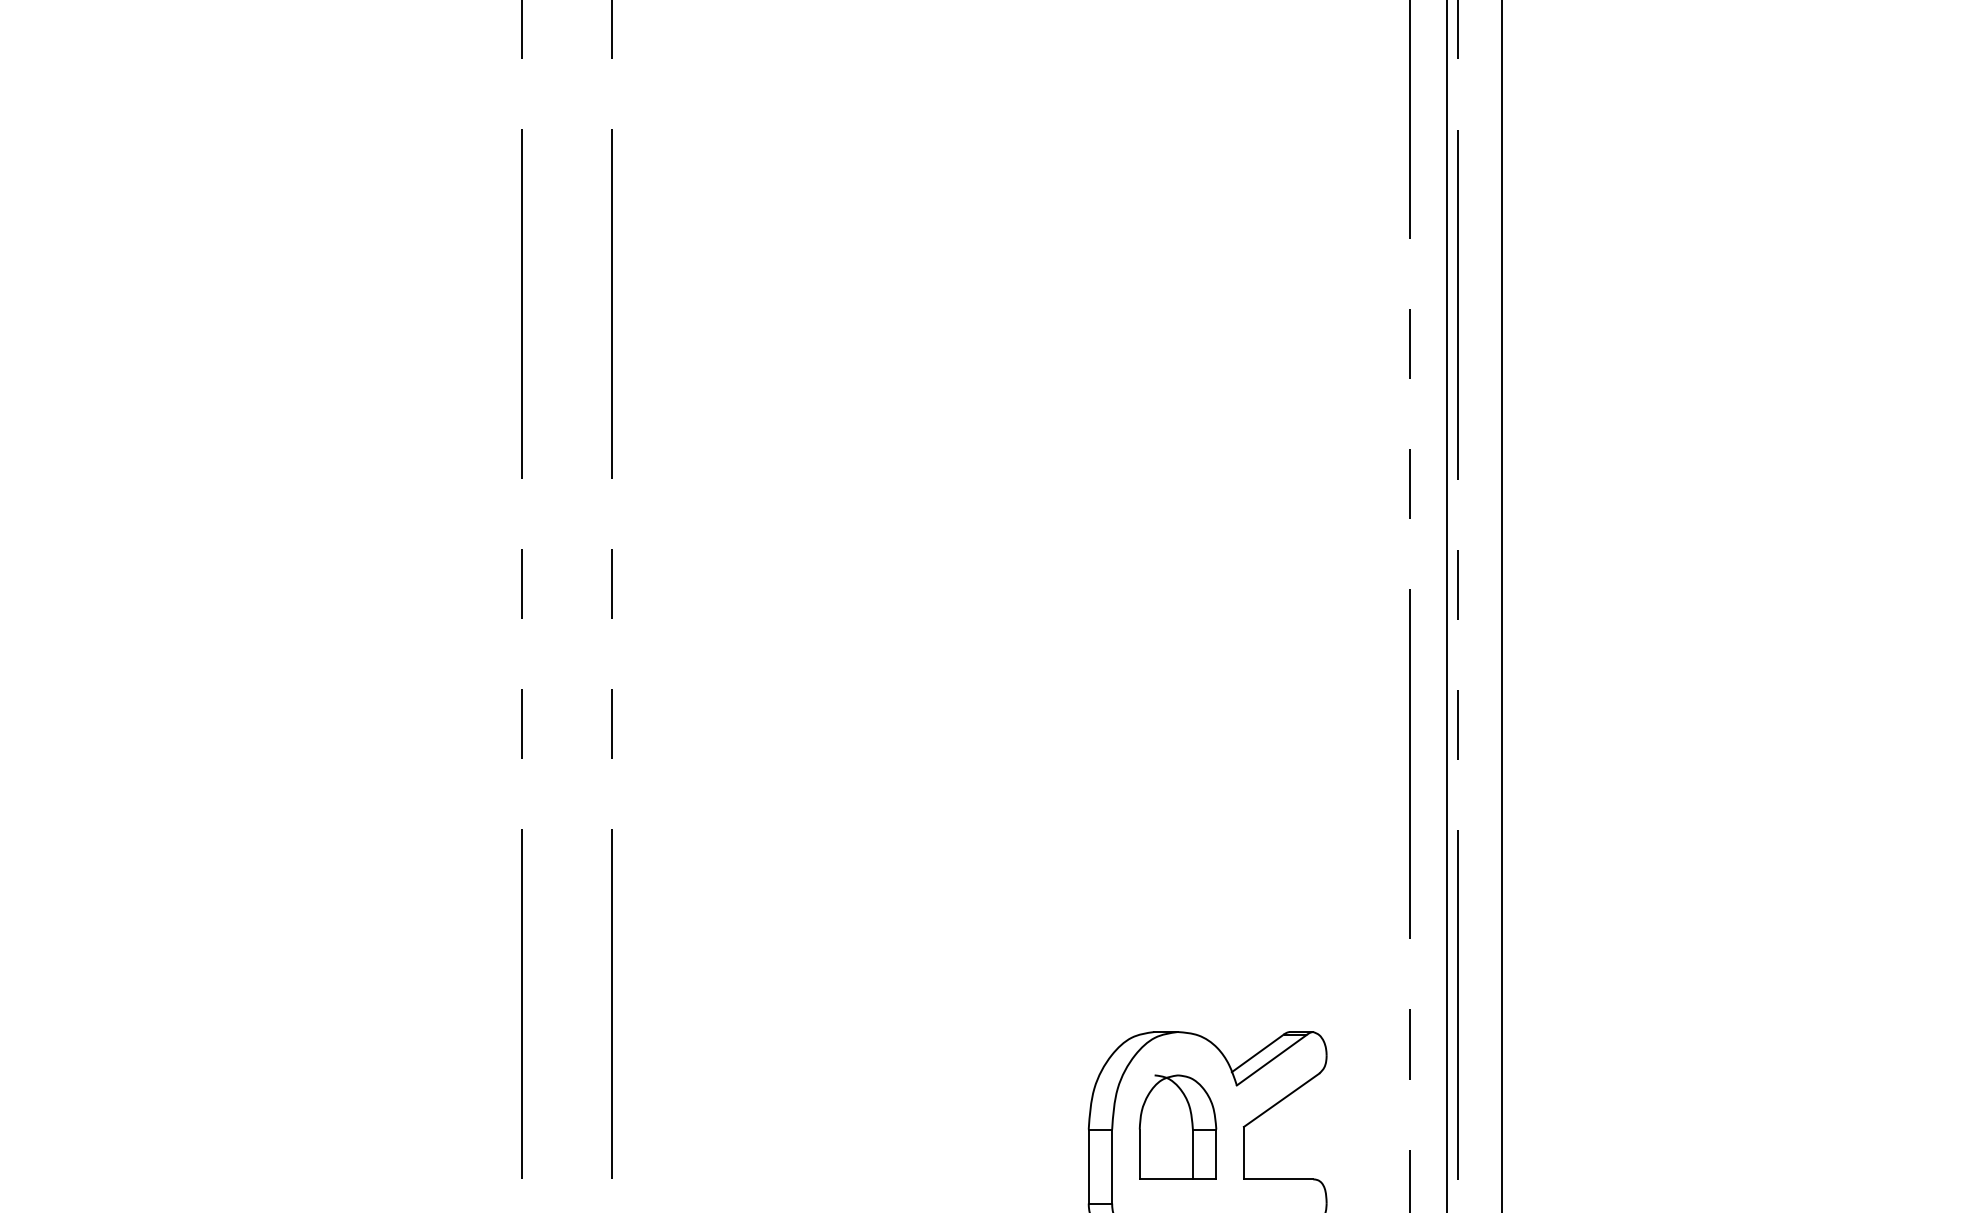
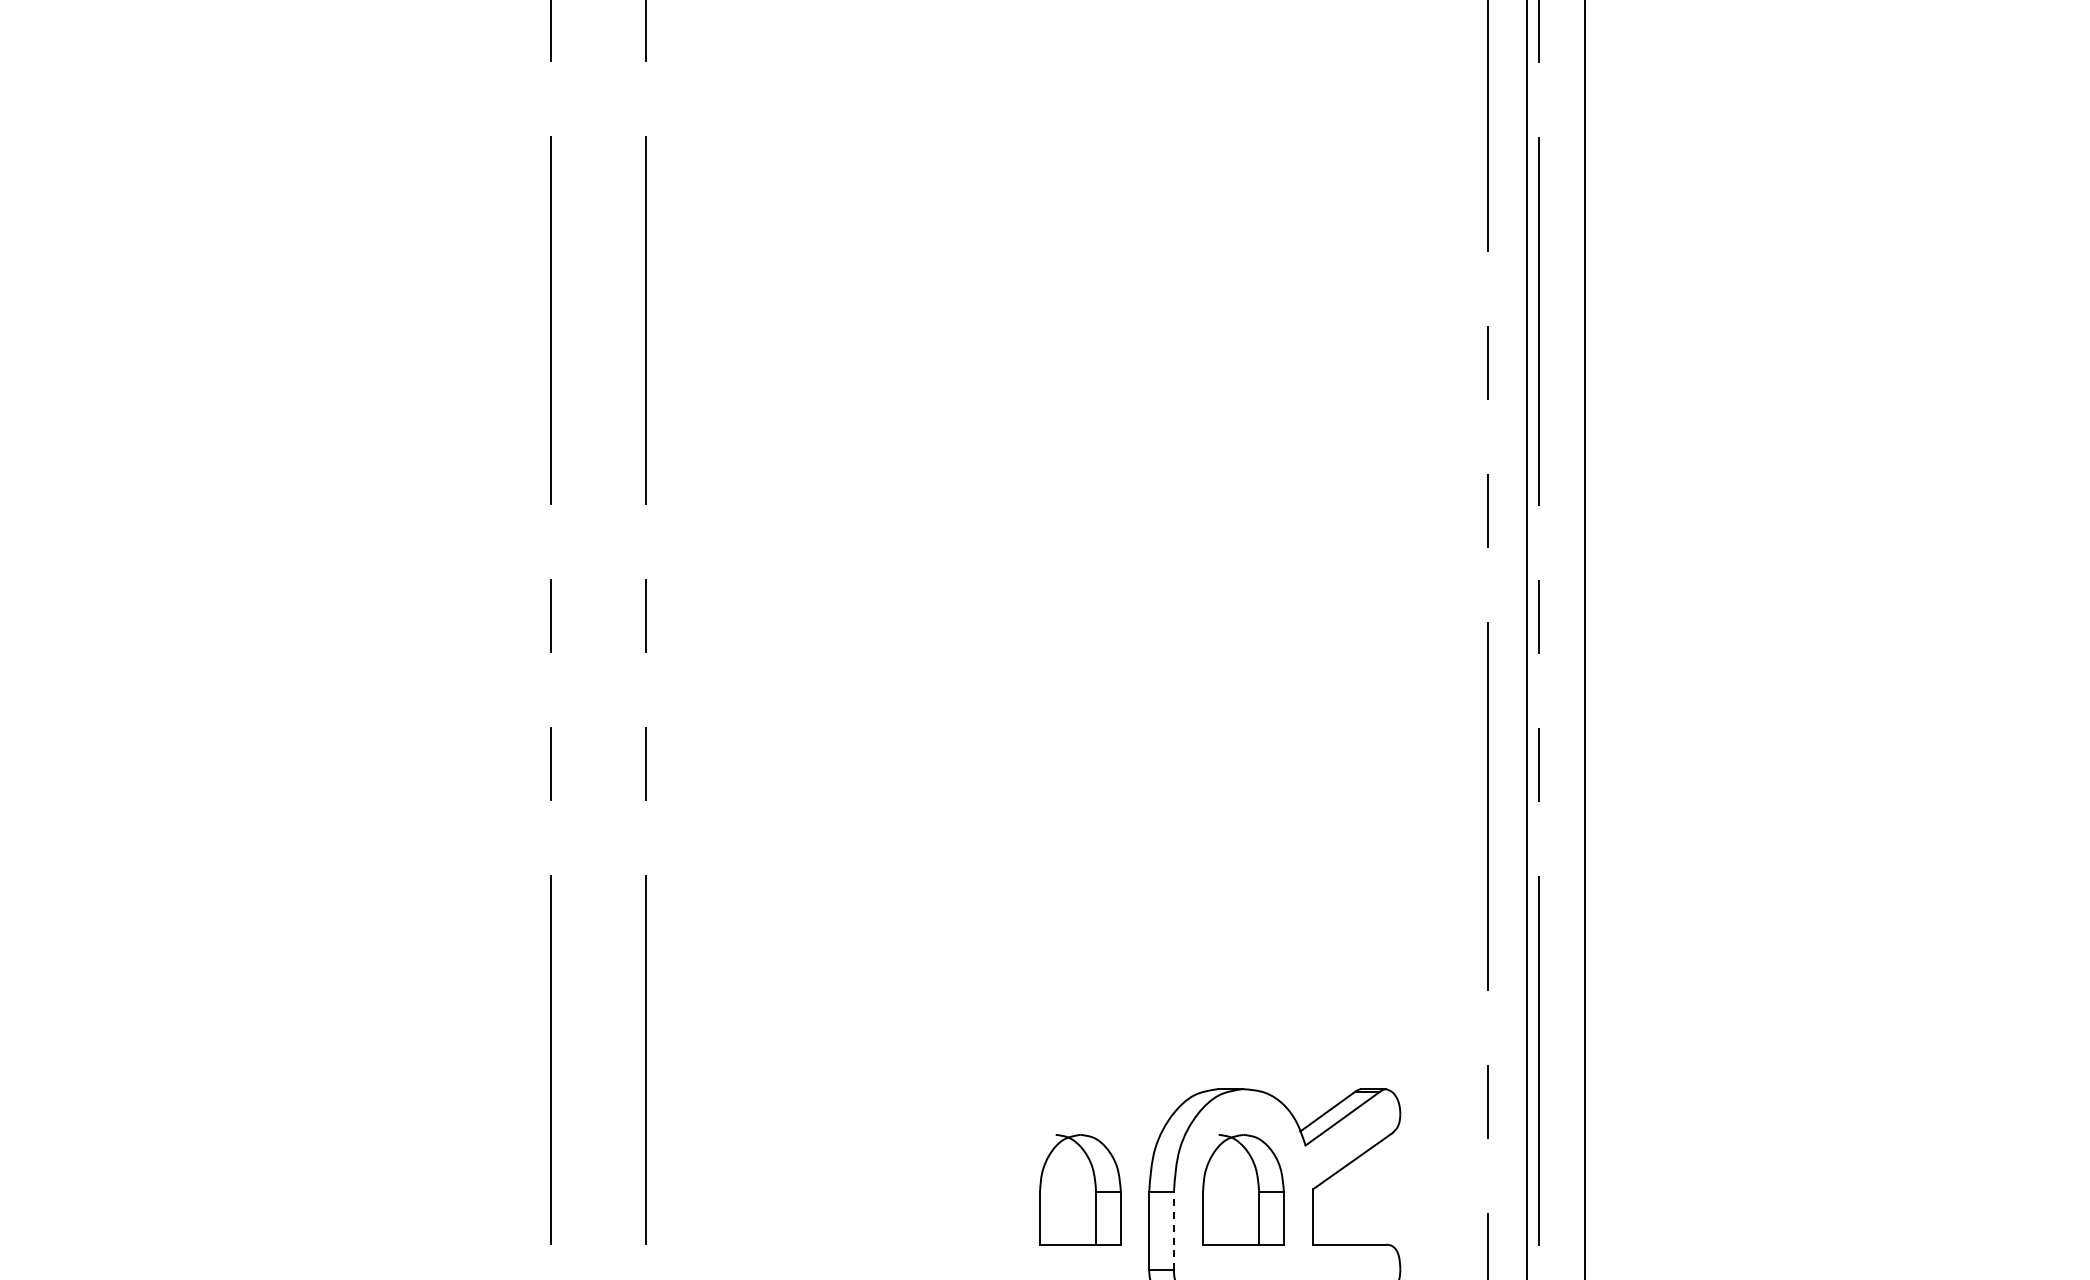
part: (1023, 1127) -> (1080, 1189), added
line: (1111, 1165) -> (1173, 1230), solid -> dashed

